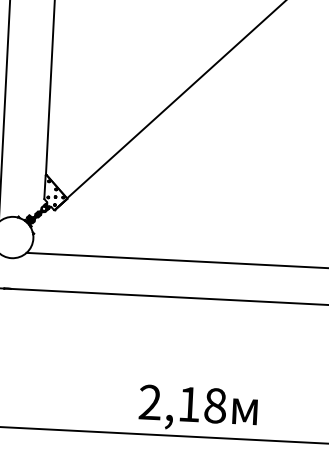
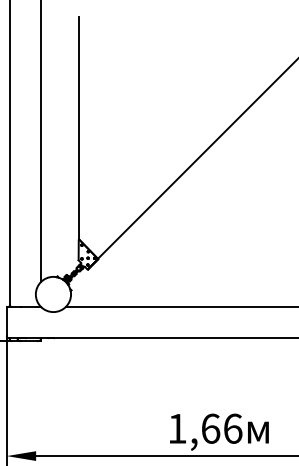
text: (183, 403) -> (205, 428), 2,18 -> 1,66

